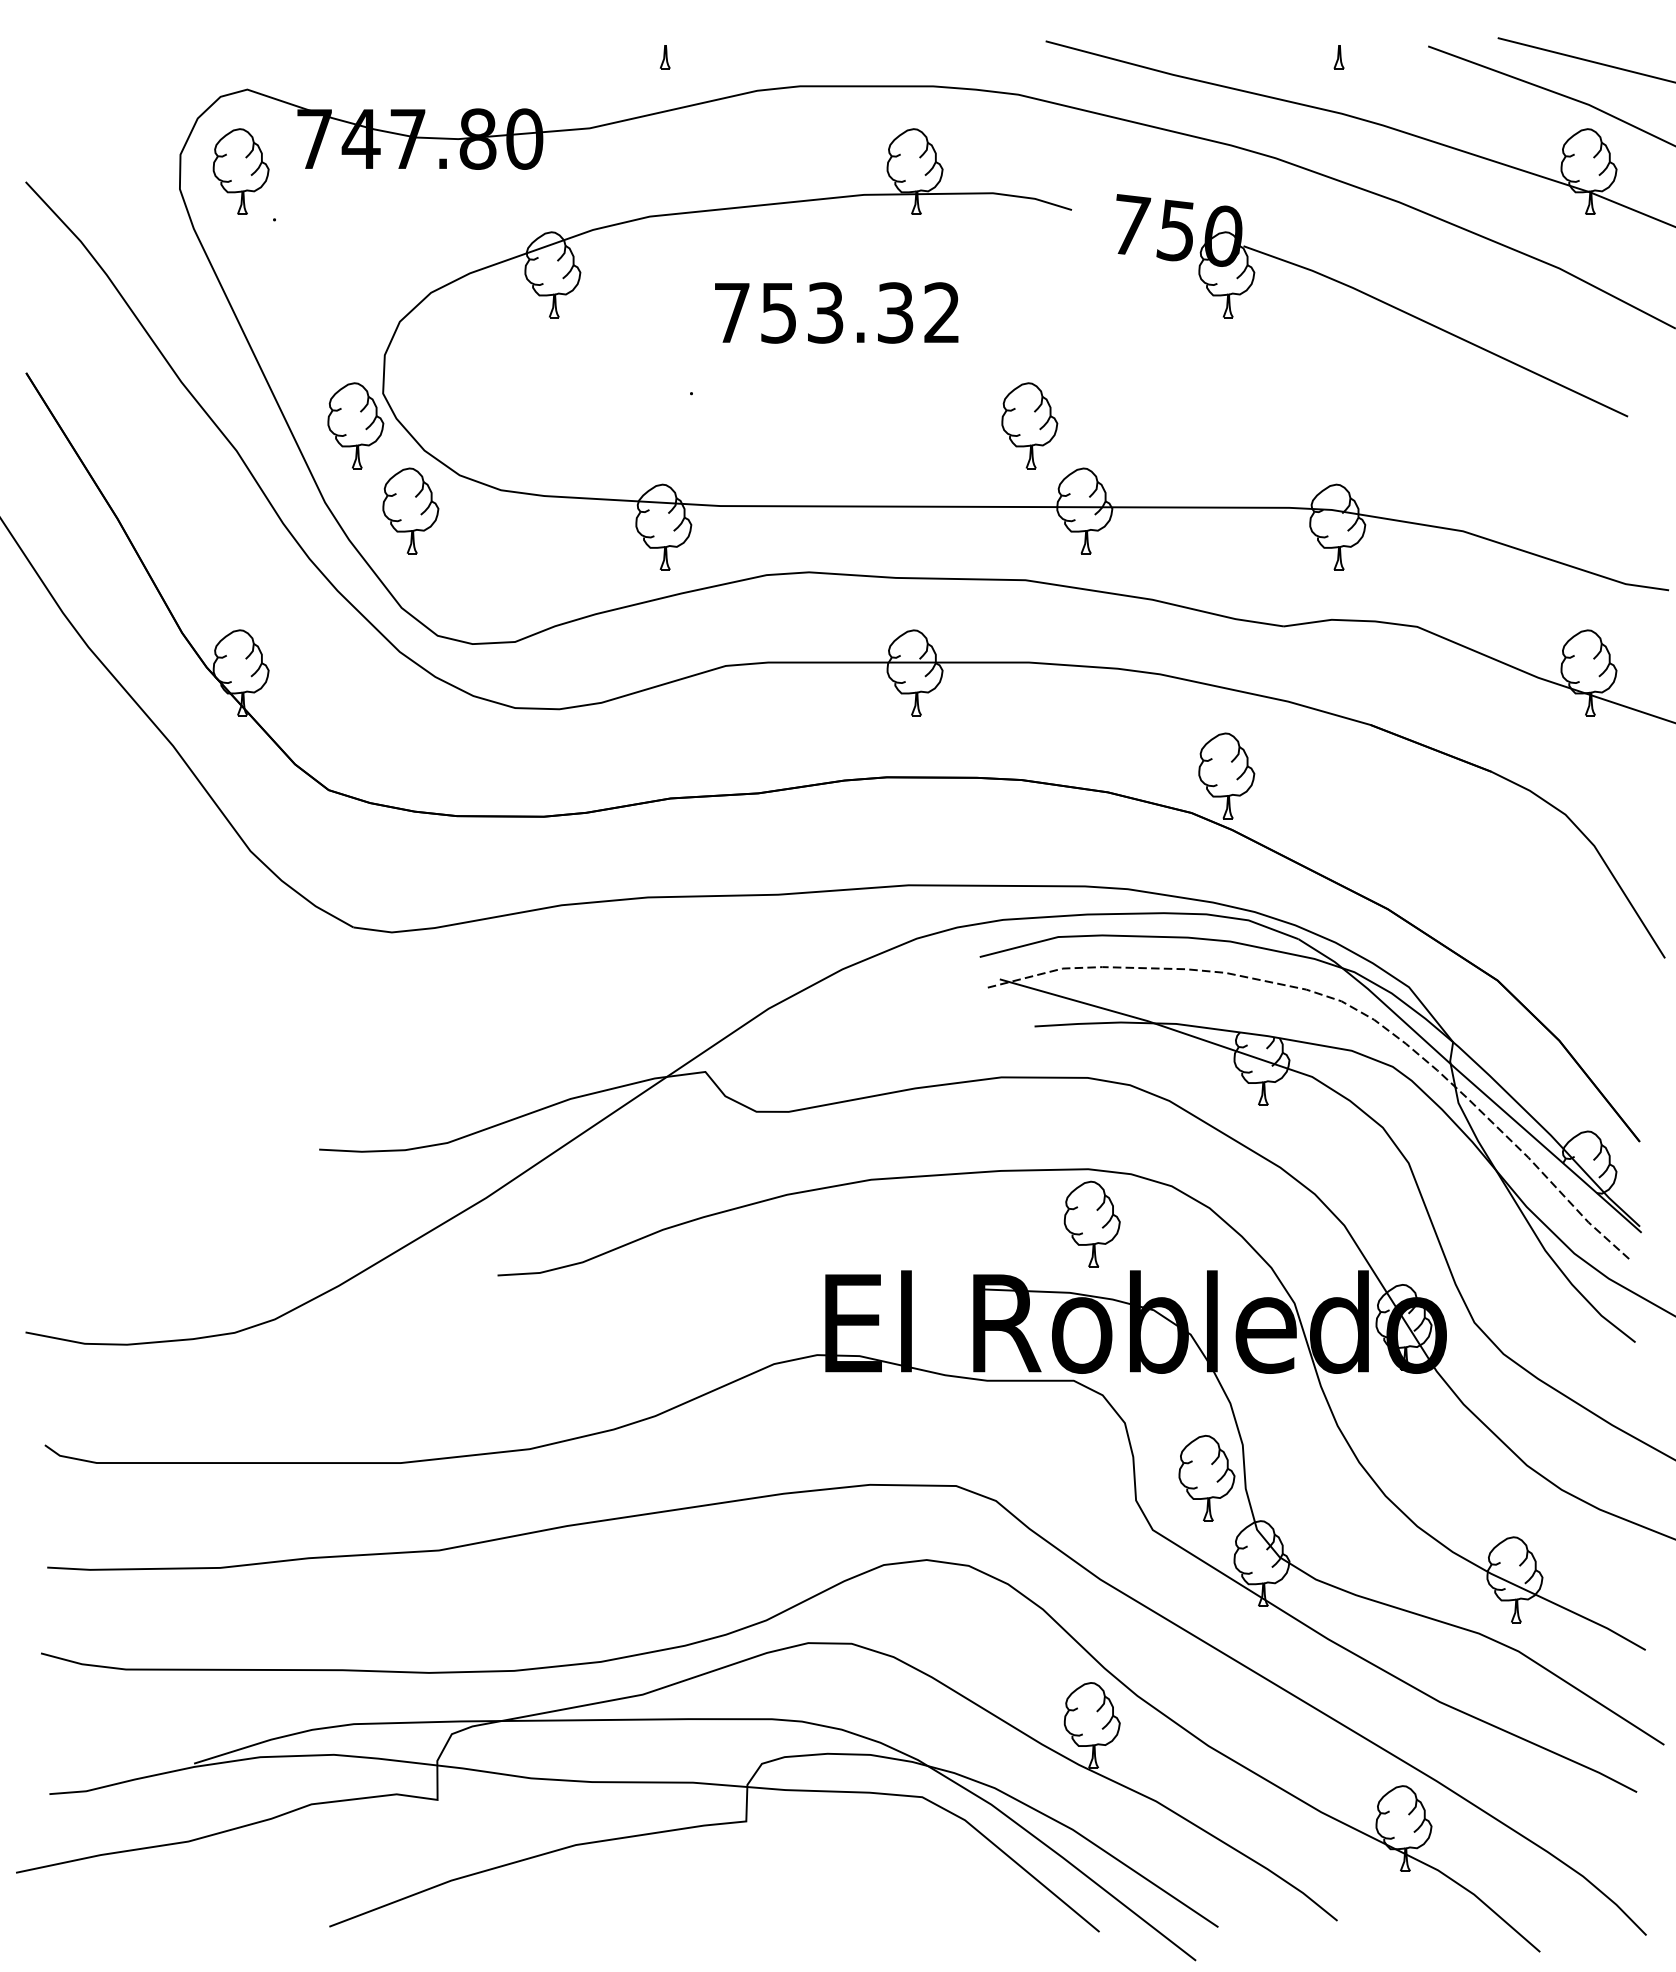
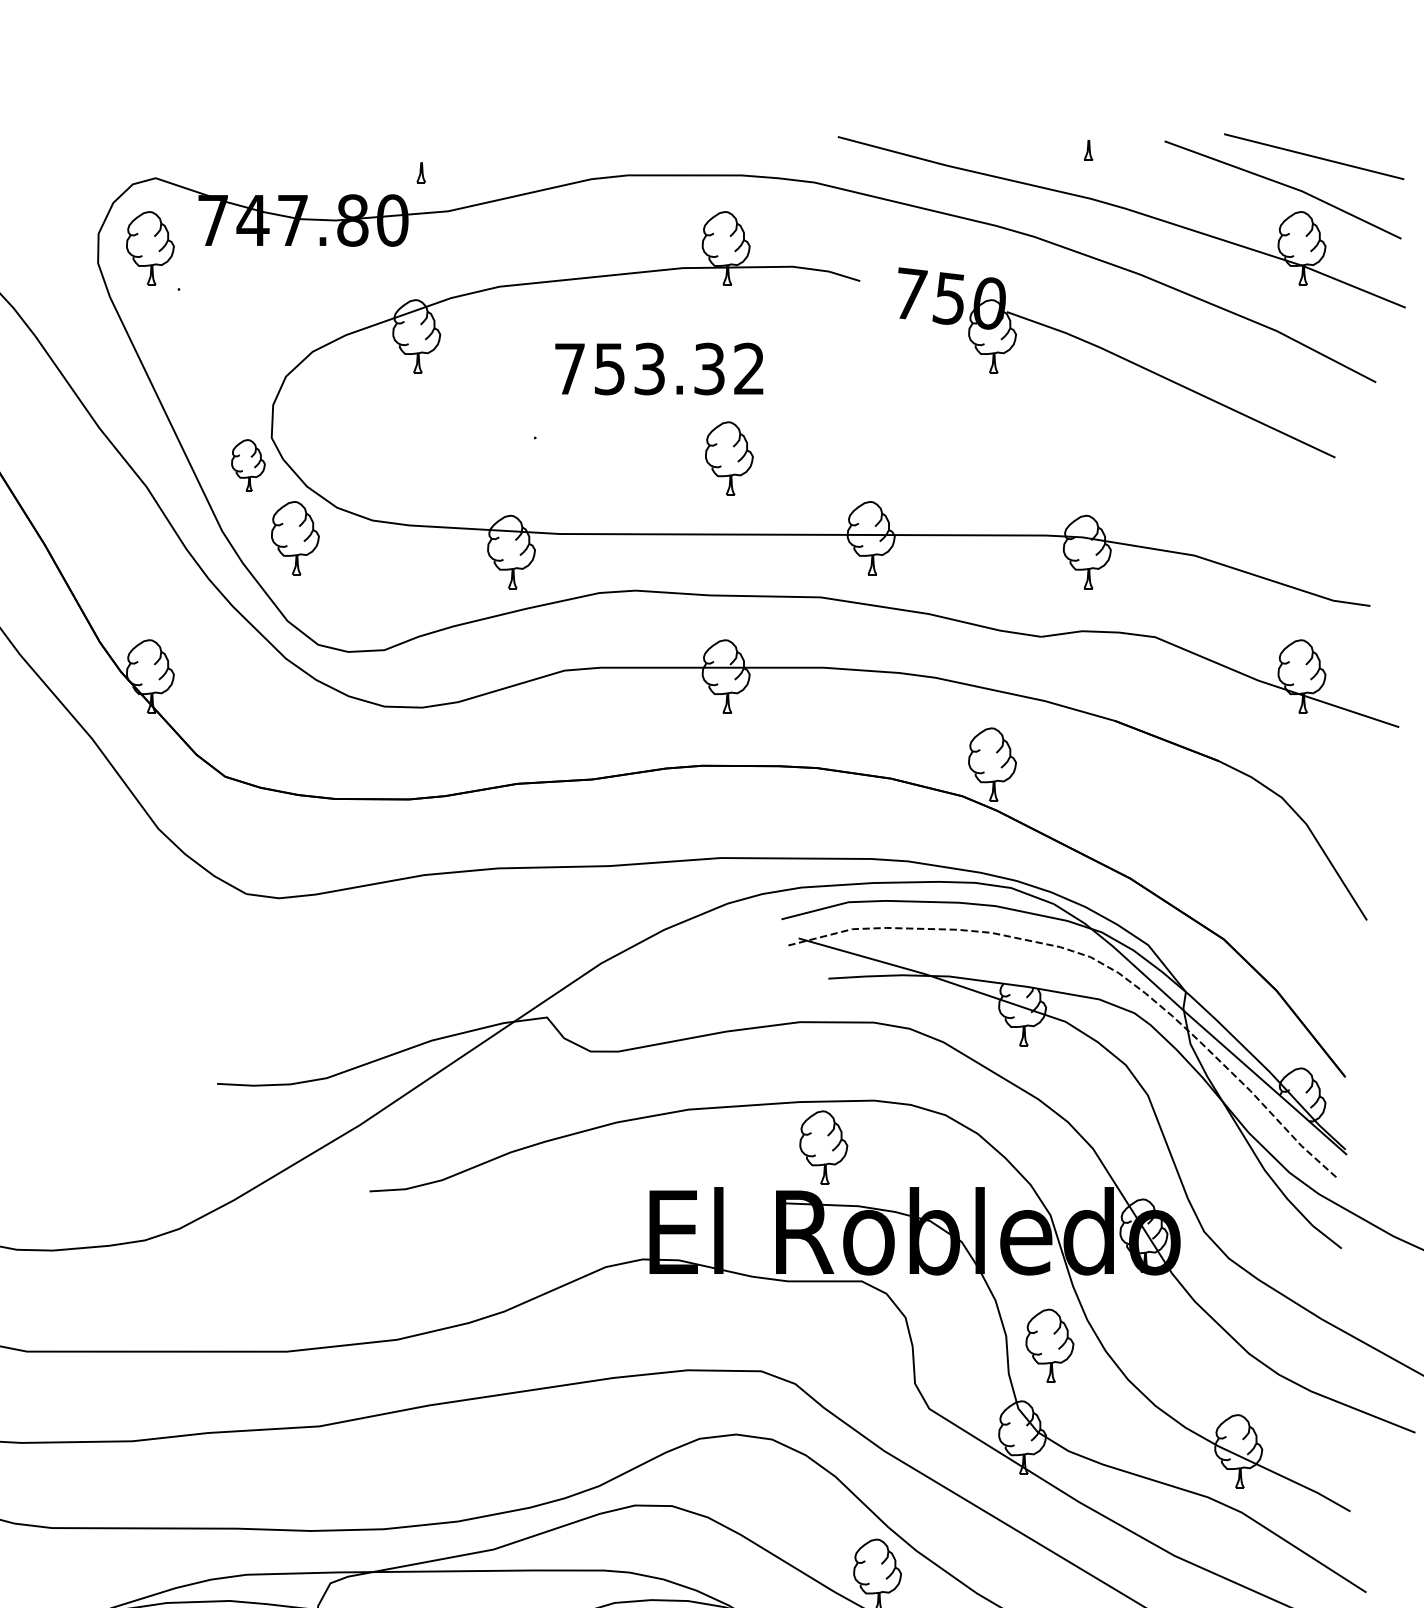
part: (664, 57) -> (420, 172), moved
part: (355, 425) -> (248, 465), size x0.7
part: (1029, 425) -> (729, 458), moved
part: (1091, 1223) -> (823, 1146), moved
part: (1206, 1478) -> (1049, 1346), moved

